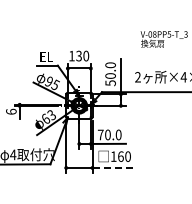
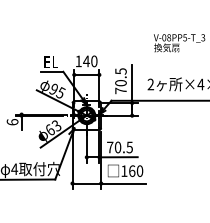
text: (78, 55) -> (85, 60), 130 -> 140
text: (110, 74) -> (120, 81), 50.0 -> 70.5
text: (118, 134) -> (129, 146), 70.0 -> 70.5
line: (113, 167) -> (124, 183), dashed -> solid

